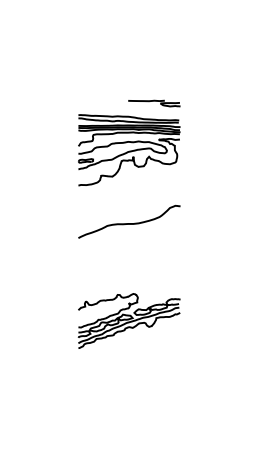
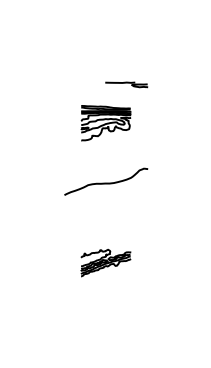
part: (129, 150) -> (106, 123), size x0.6
part: (128, 320) -> (105, 262), size x0.6

